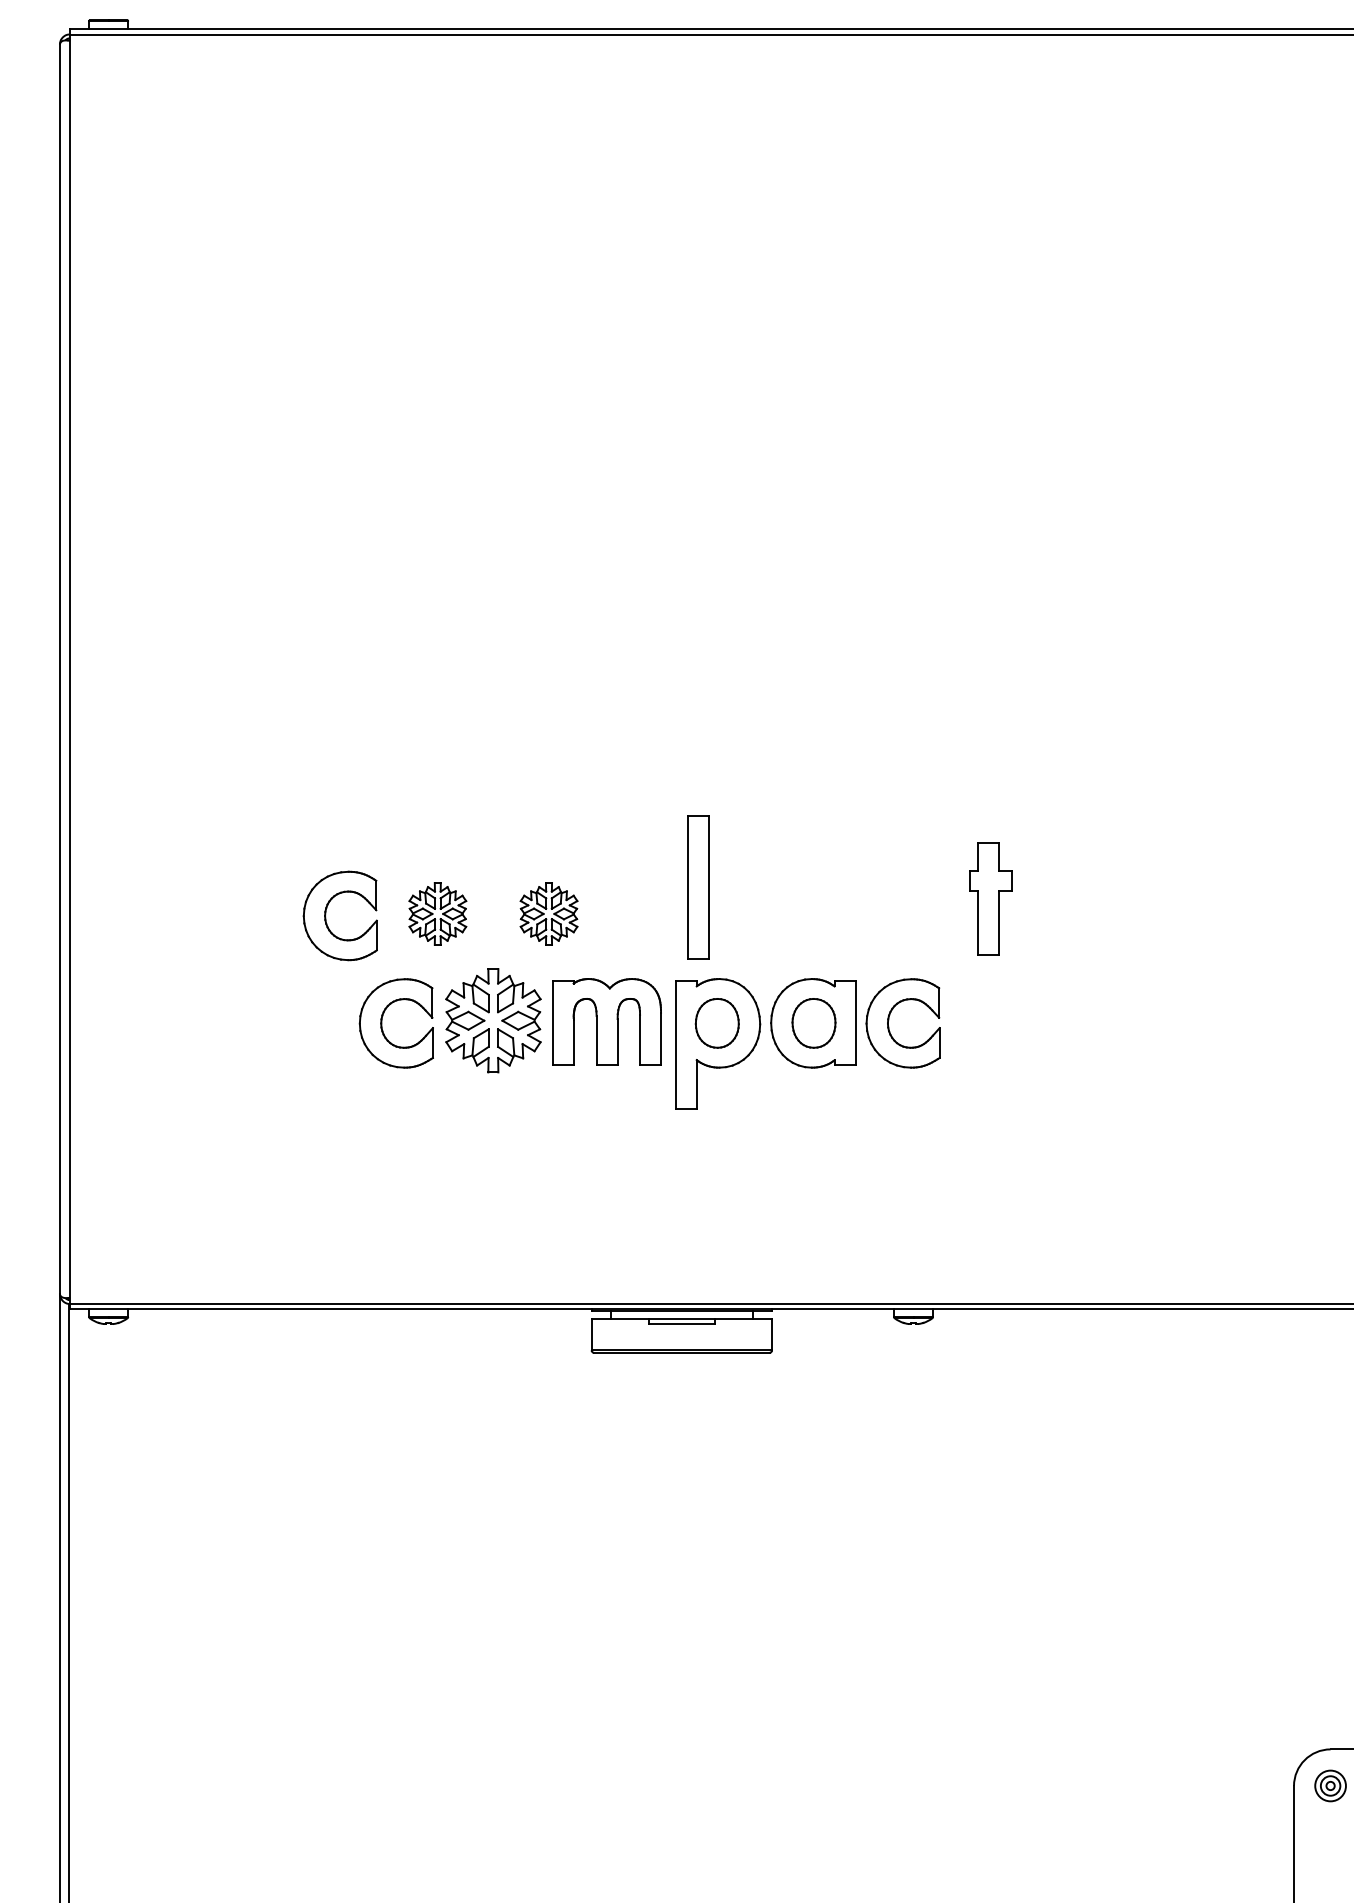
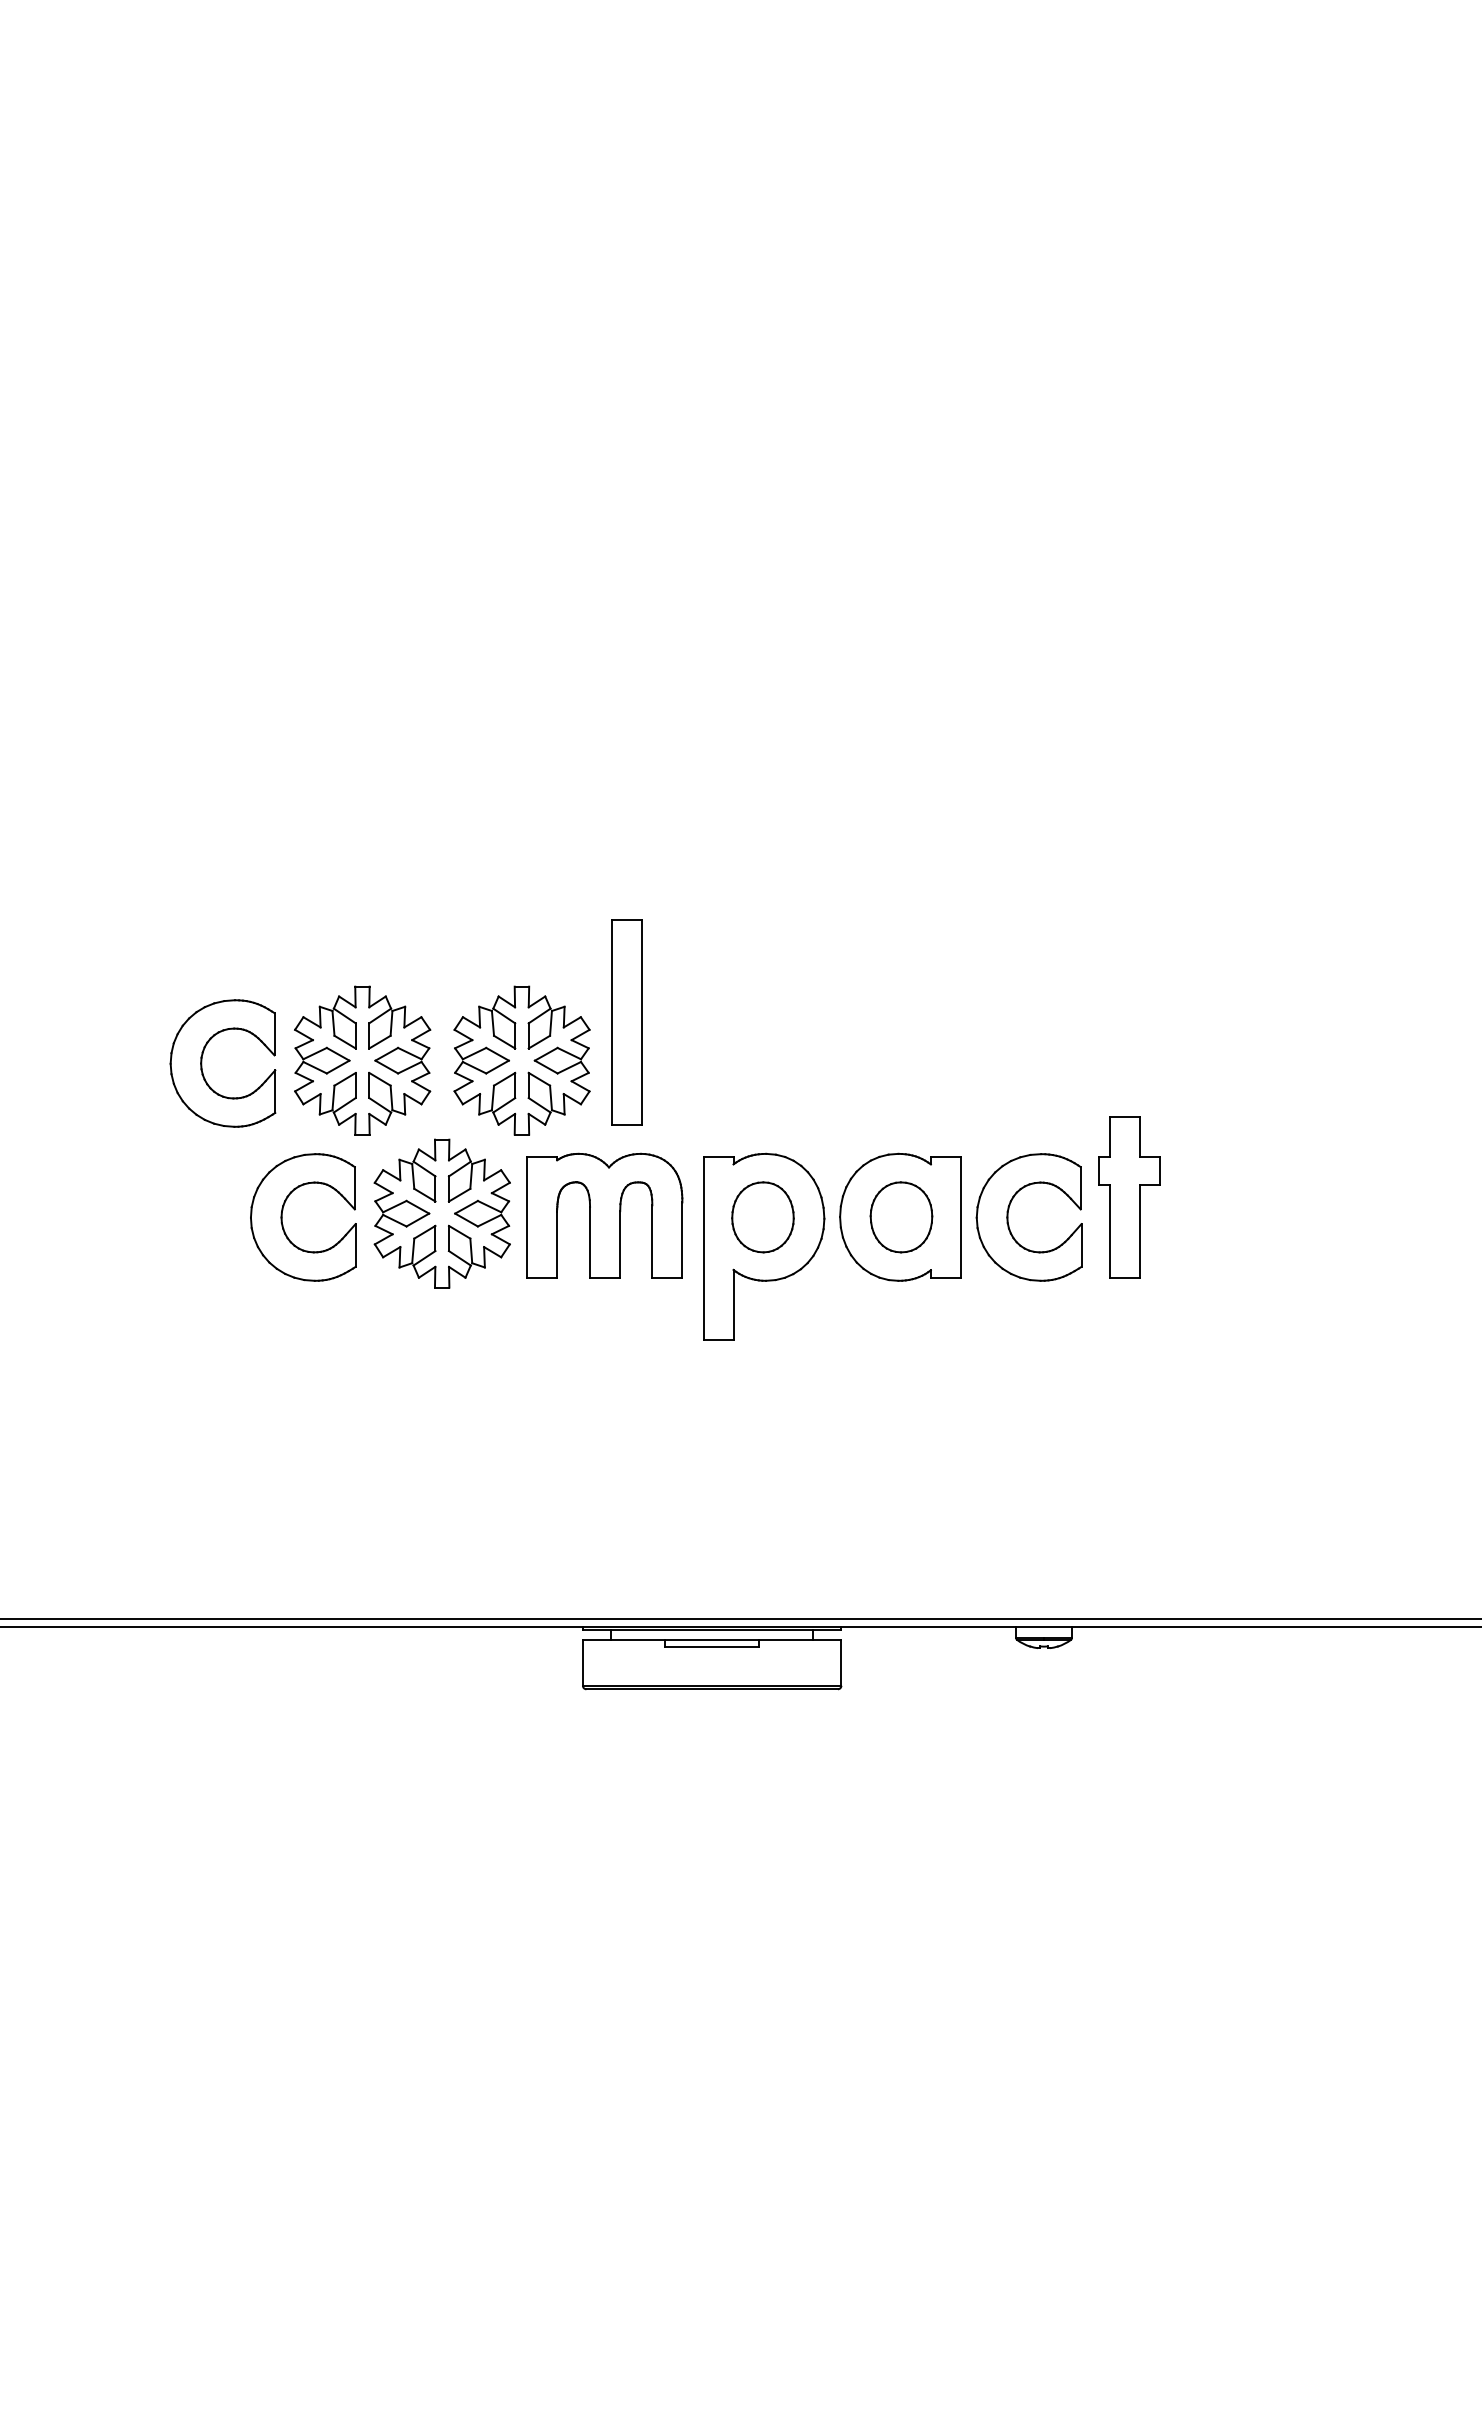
part: (698, 887) -> (627, 1022), moved
part: (990, 898) -> (1128, 1196), moved
part: (437, 913) -> (362, 1059), size x1.67
part: (548, 913) -> (521, 1059), size x1.67

